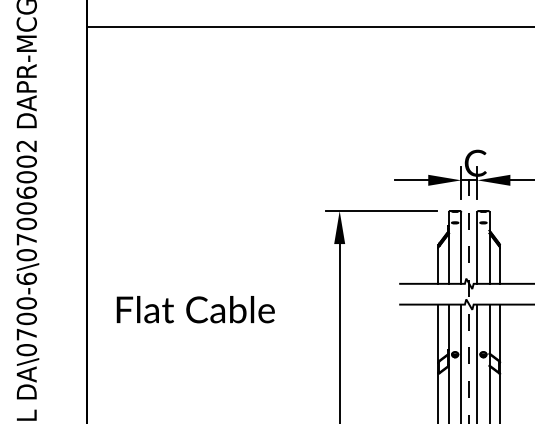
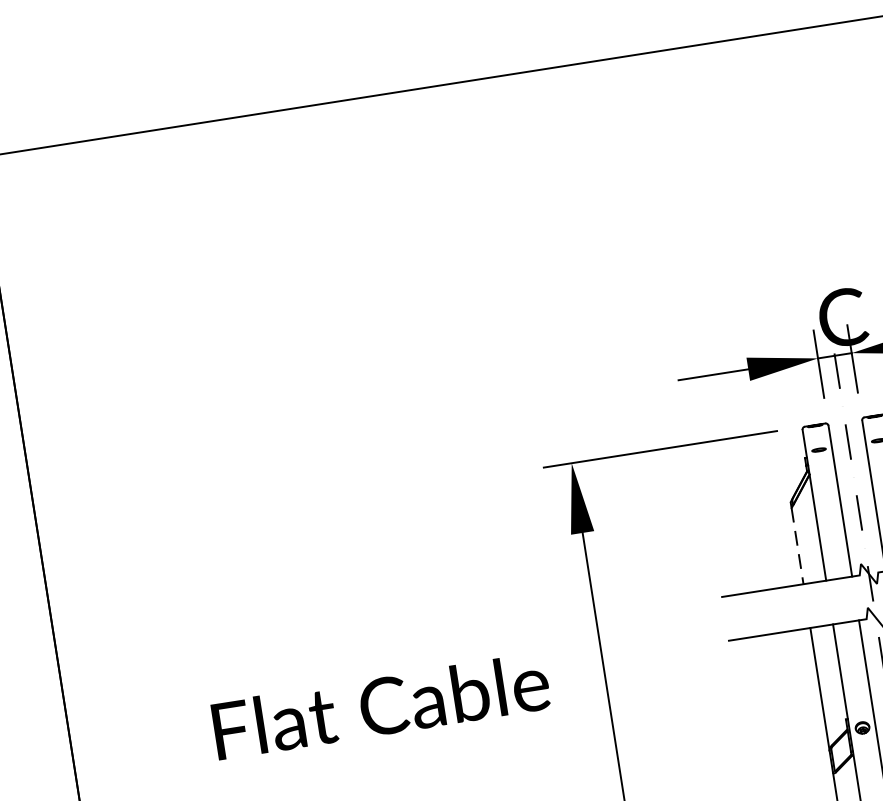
line: (438, 266) -> (798, 547), solid -> dashed
text: (195, 309) -> (380, 705), moved

